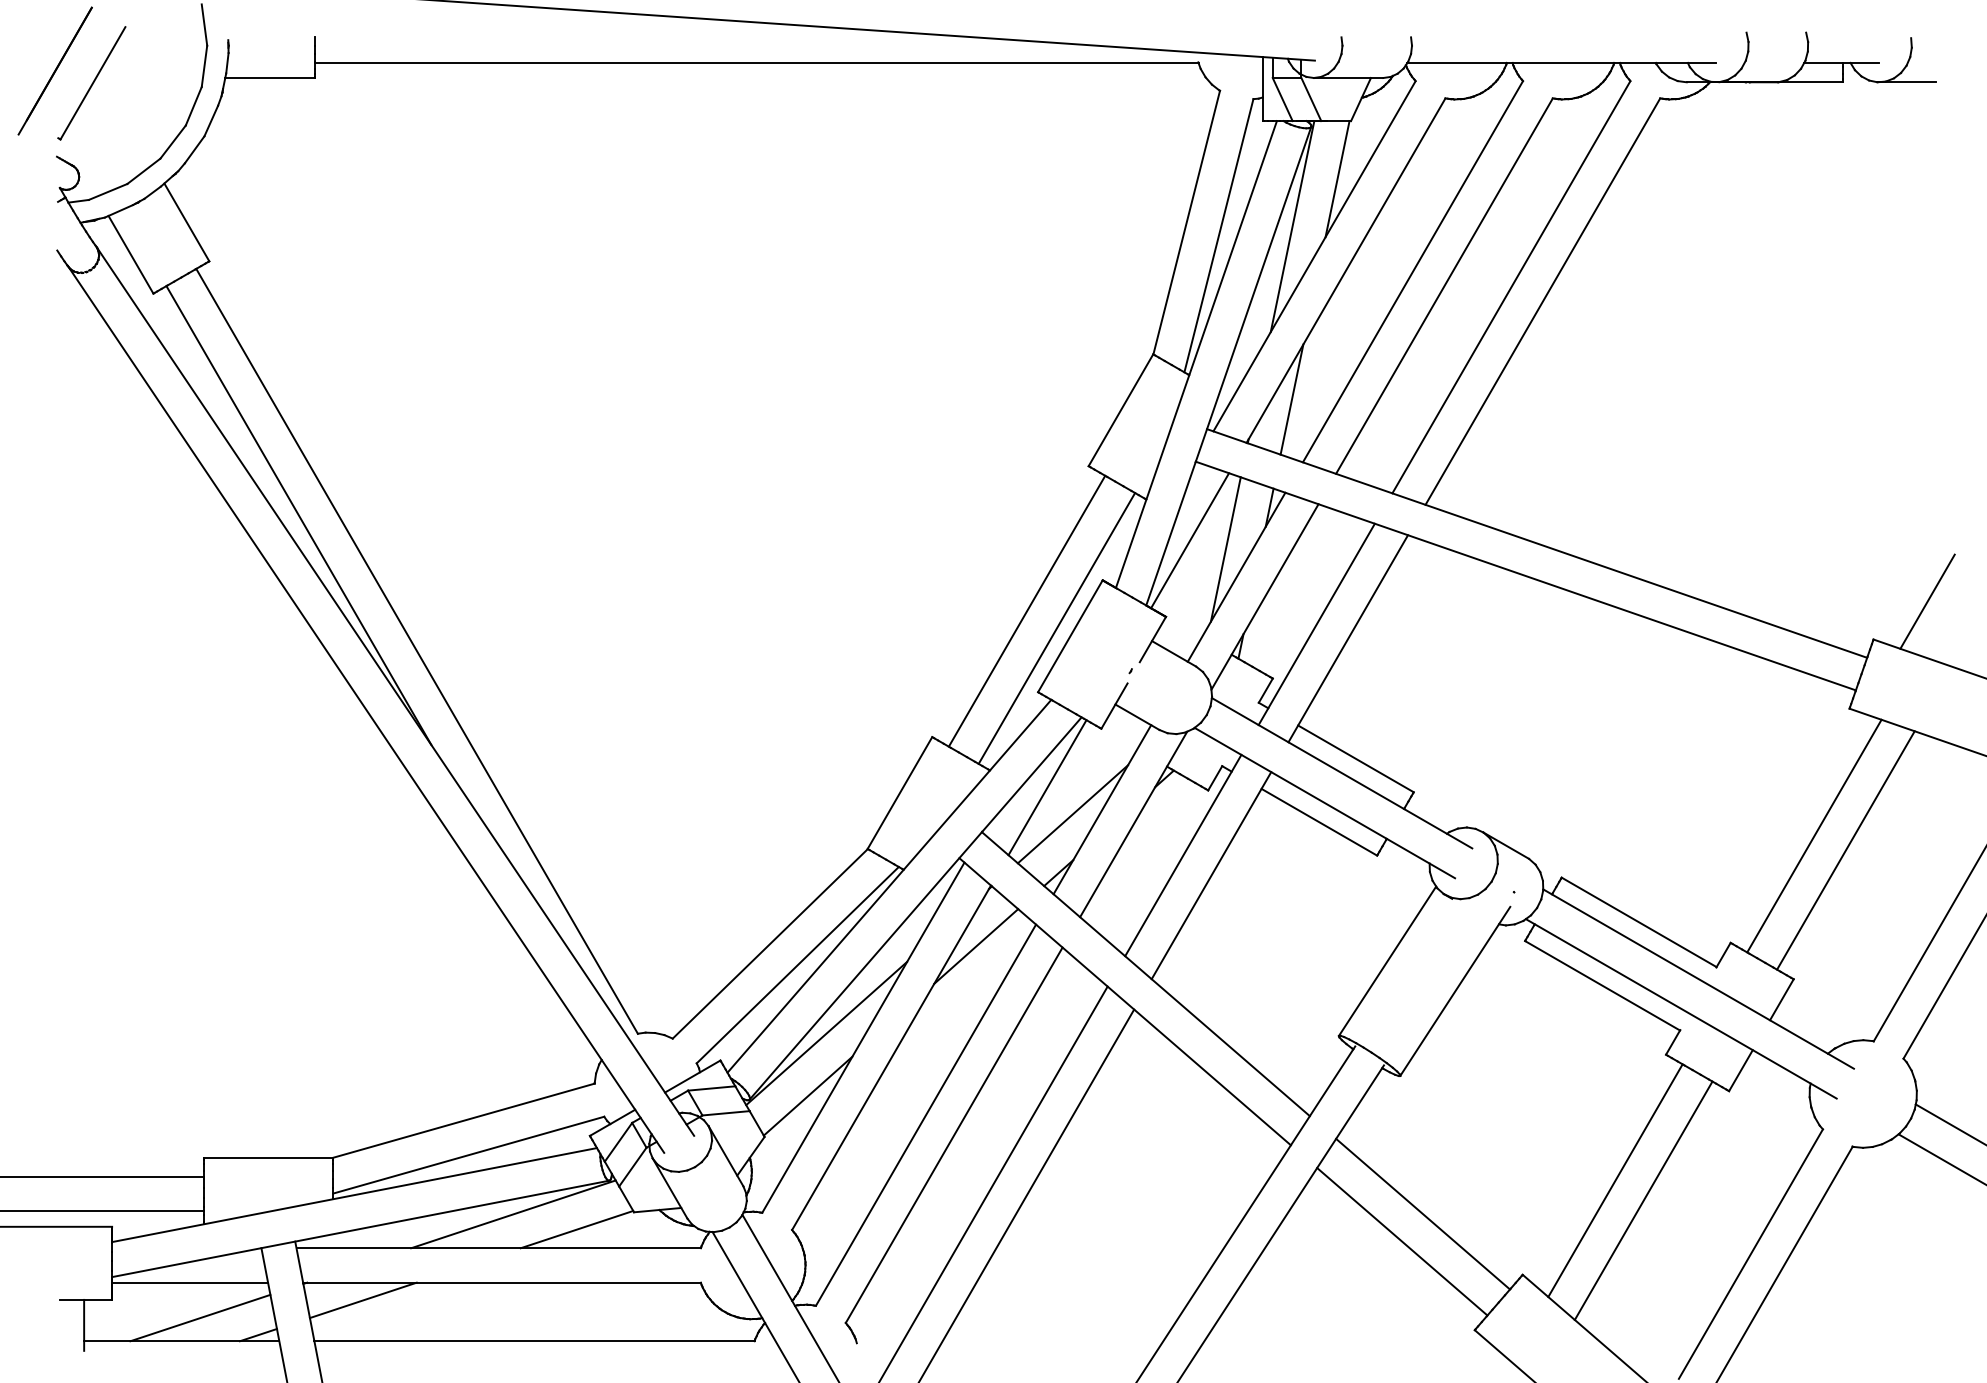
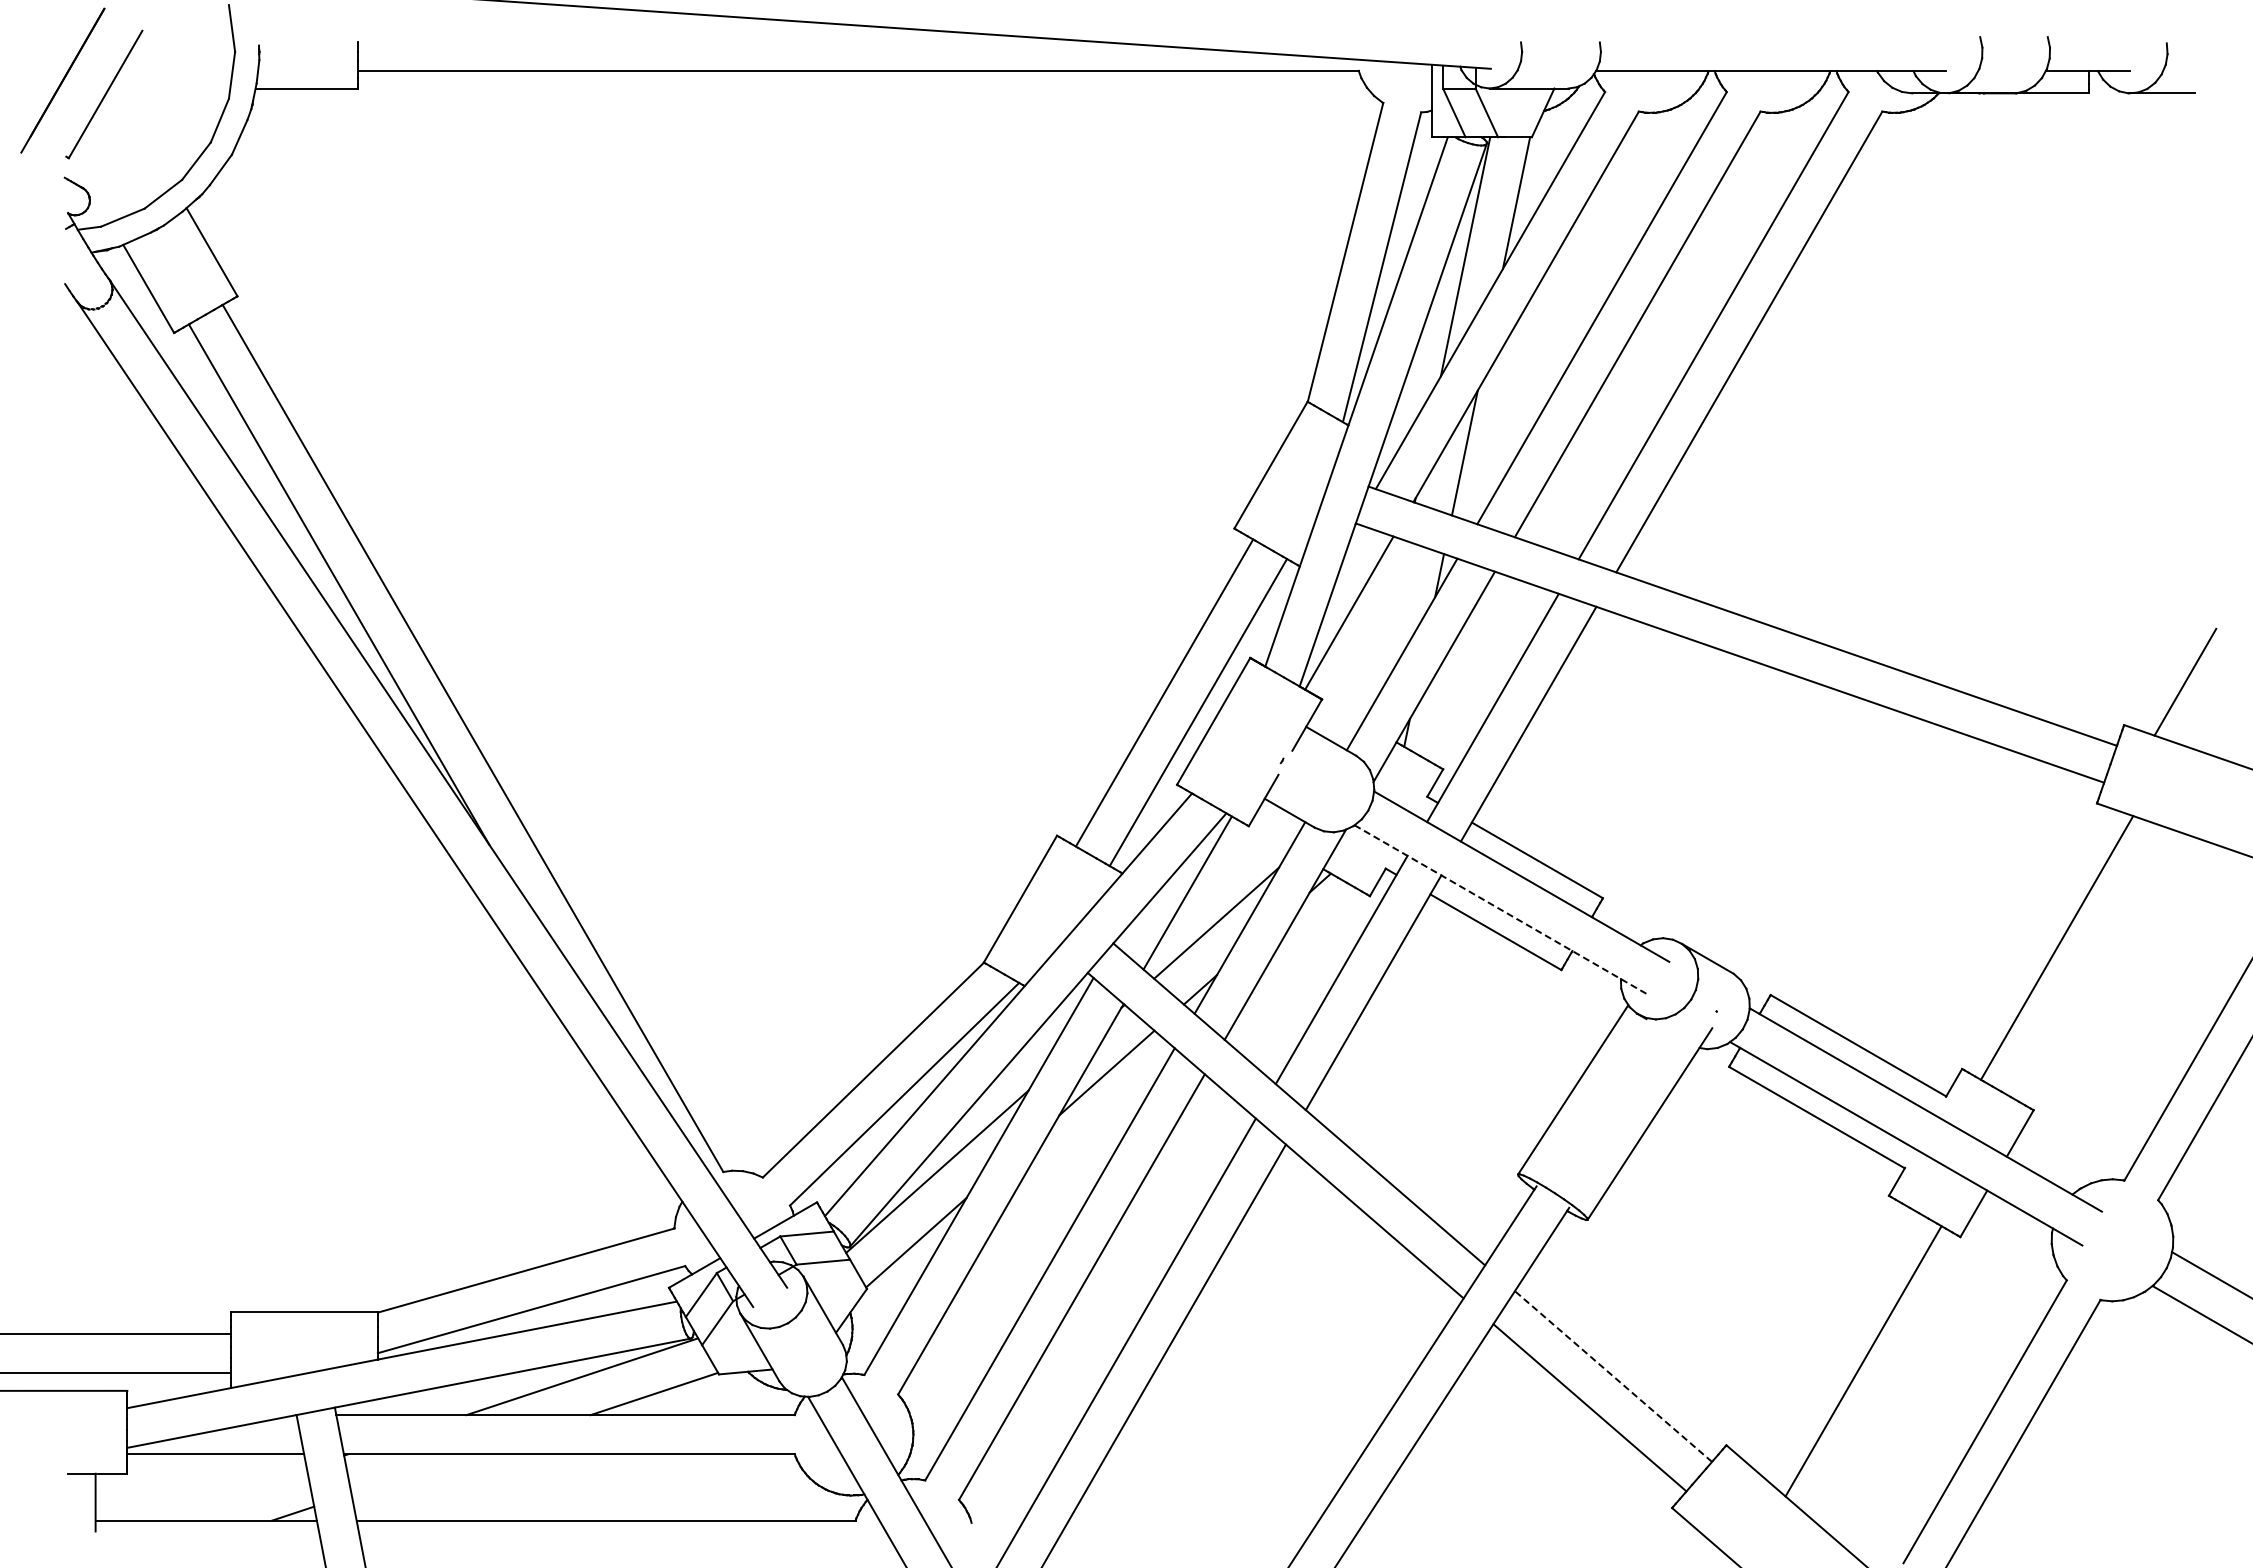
line: (1225, 549) -> (1389, 622), removed
line: (1325, 803) -> (1502, 910), solid -> dashed
line: (1845, 850) -> (2092, 964), removed
line: (1615, 1180) -> (1831, 1338), removed
line: (1423, 1214) -> (1613, 1376), solid -> dashed
line: (362, 1300) -> (411, 1474), removed
line: (200, 1318) -> (227, 1494), removed

